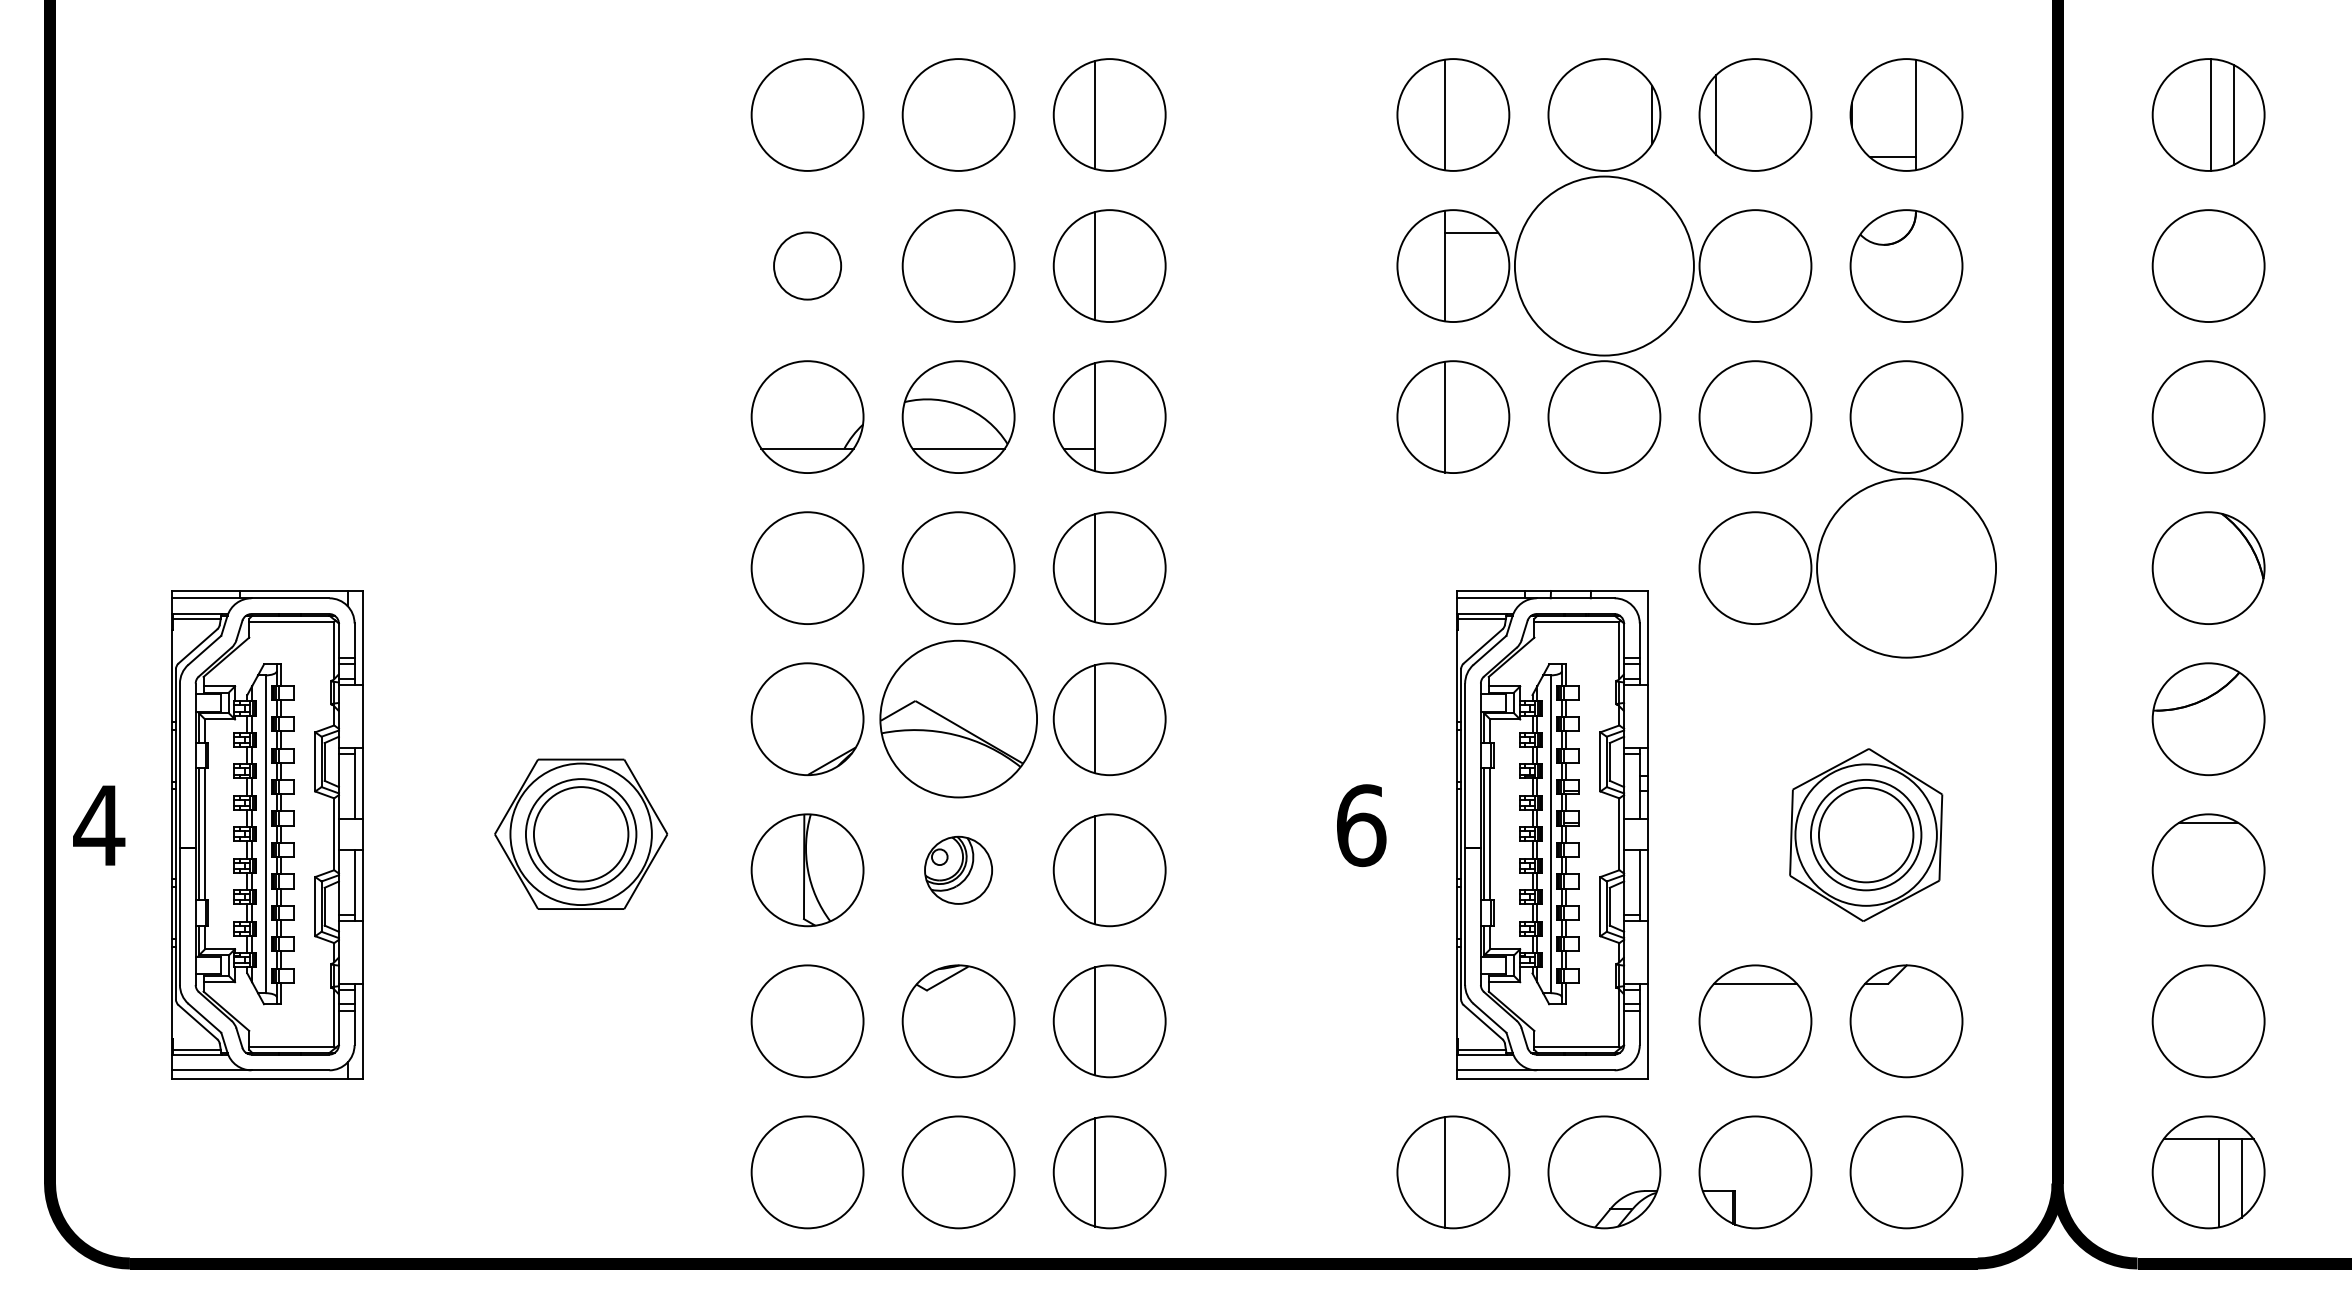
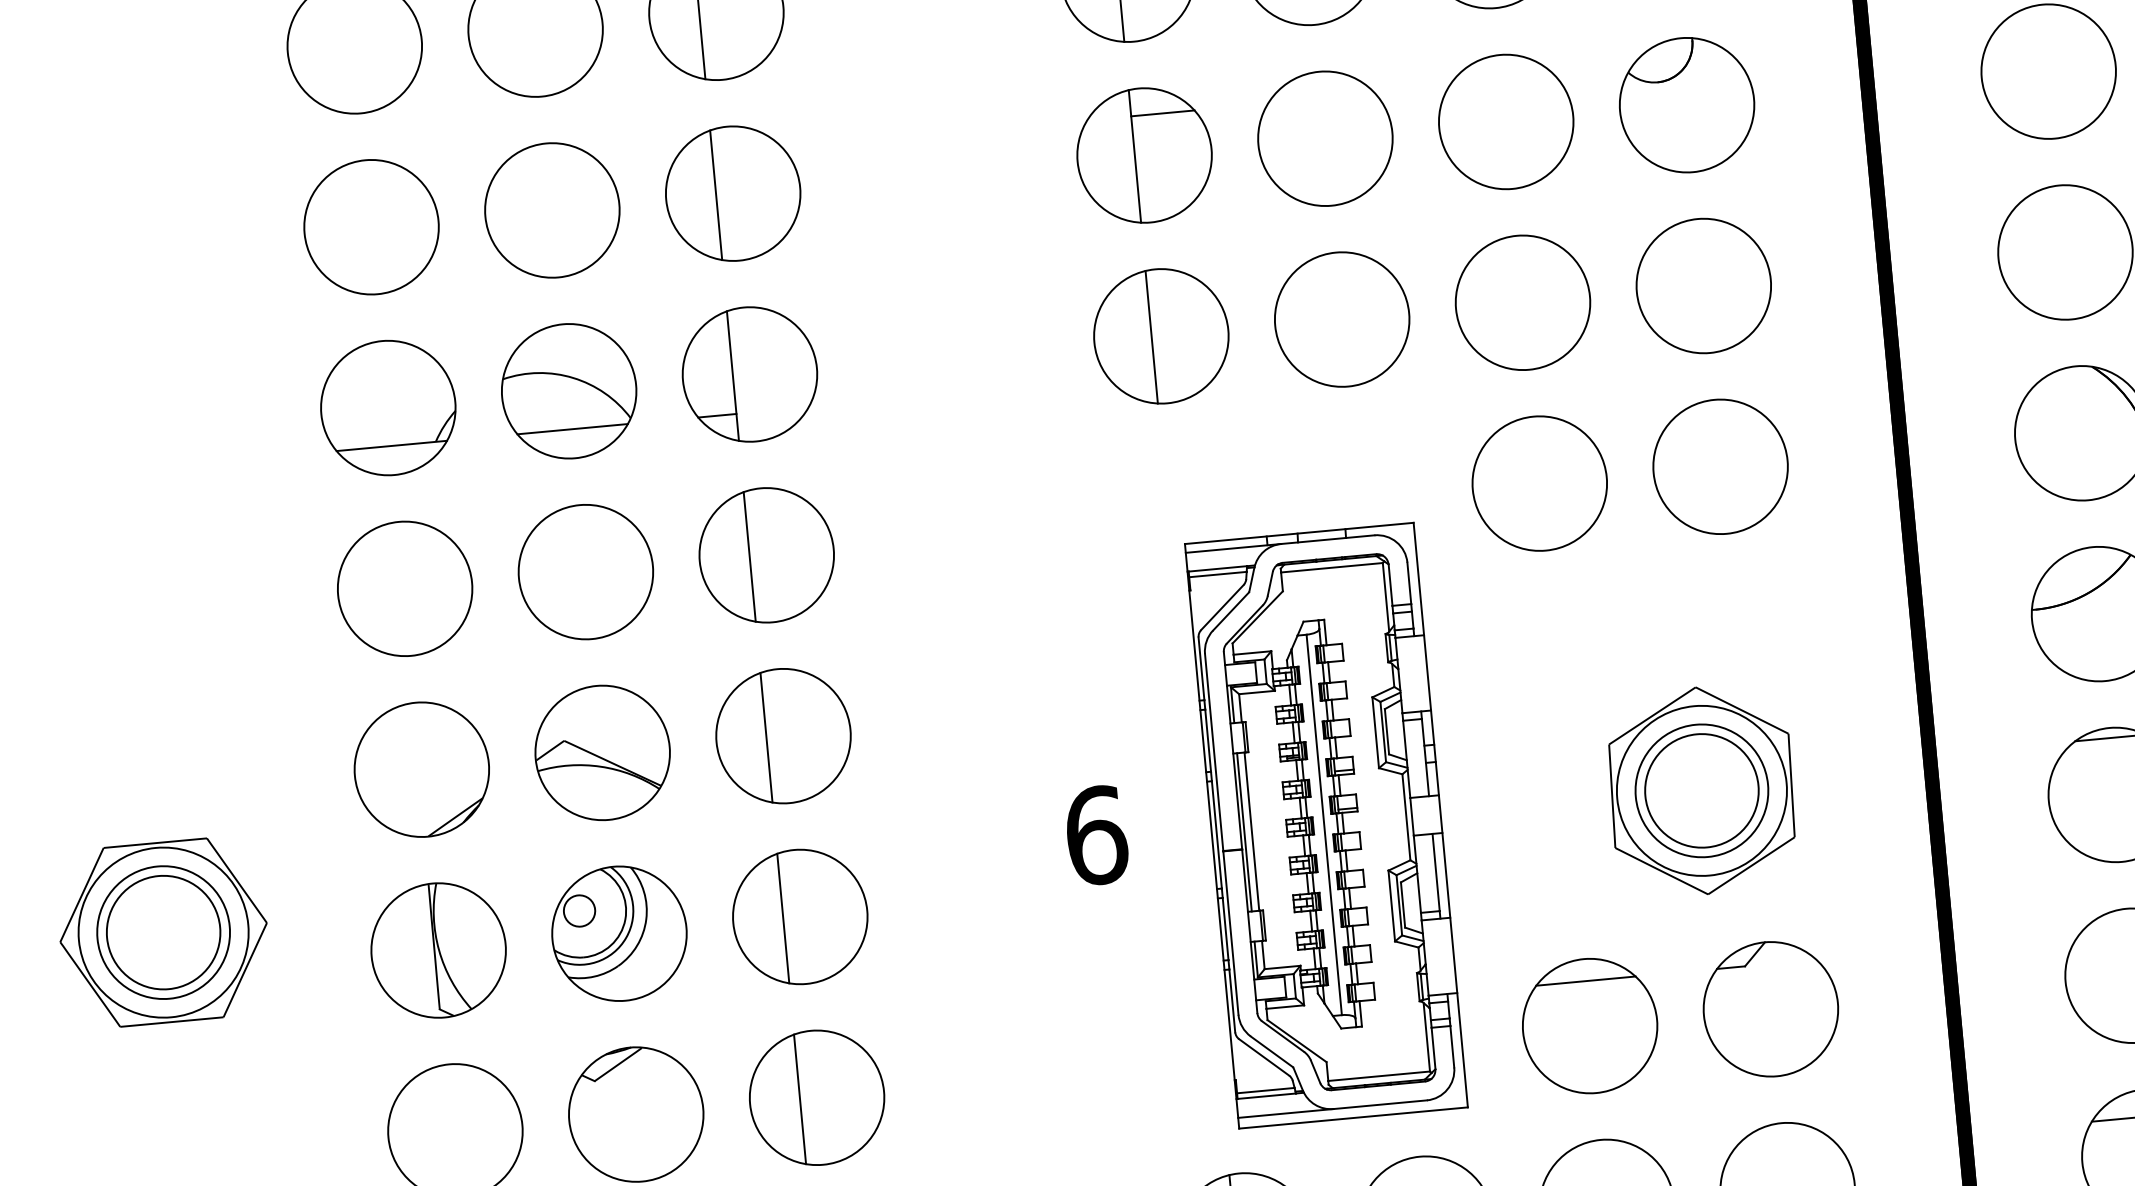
circle: (807, 266) -> (371, 227), size x1.67
circle: (1604, 266) -> (1325, 139), size x0.62
circle: (1906, 568) -> (1720, 467), size x0.62
part: (958, 719) -> (602, 753), size x0.71
part: (958, 870) -> (619, 934), size x1.67

